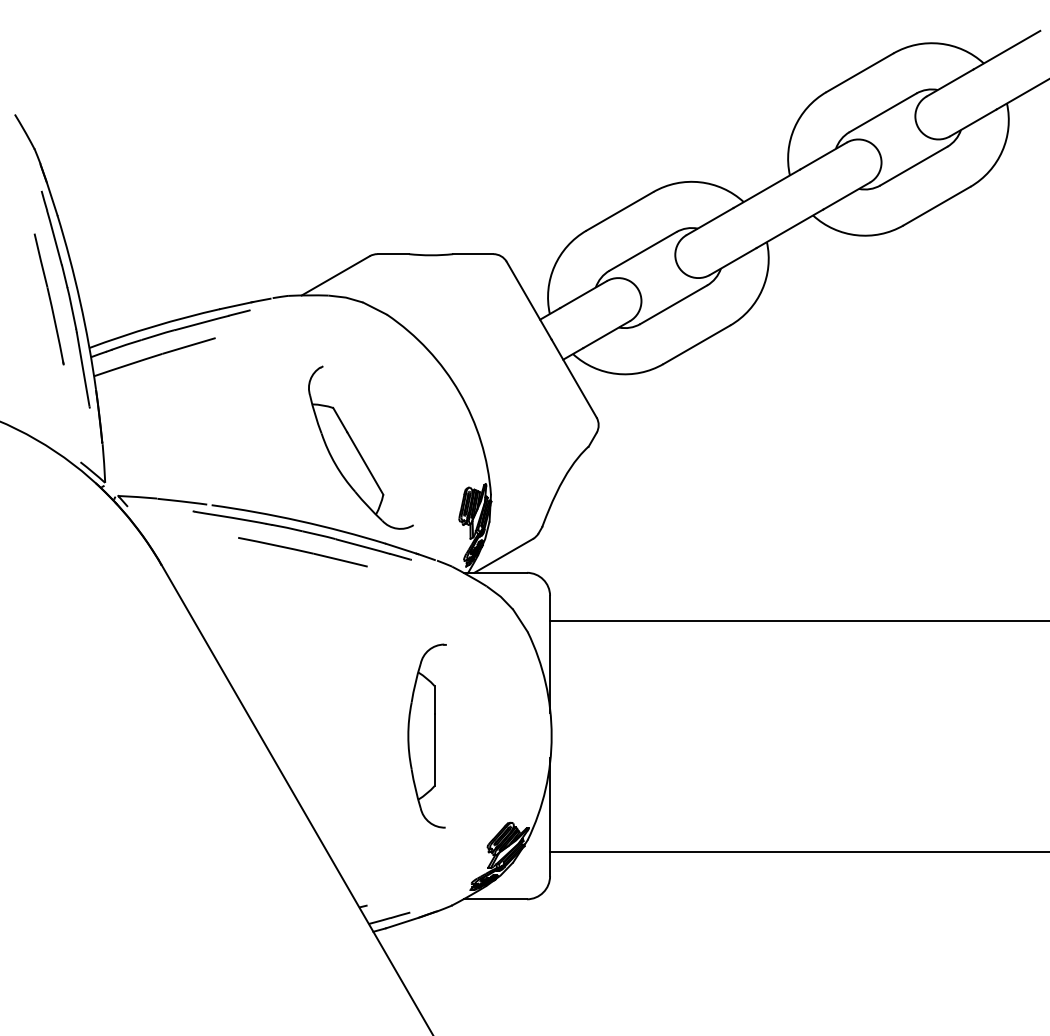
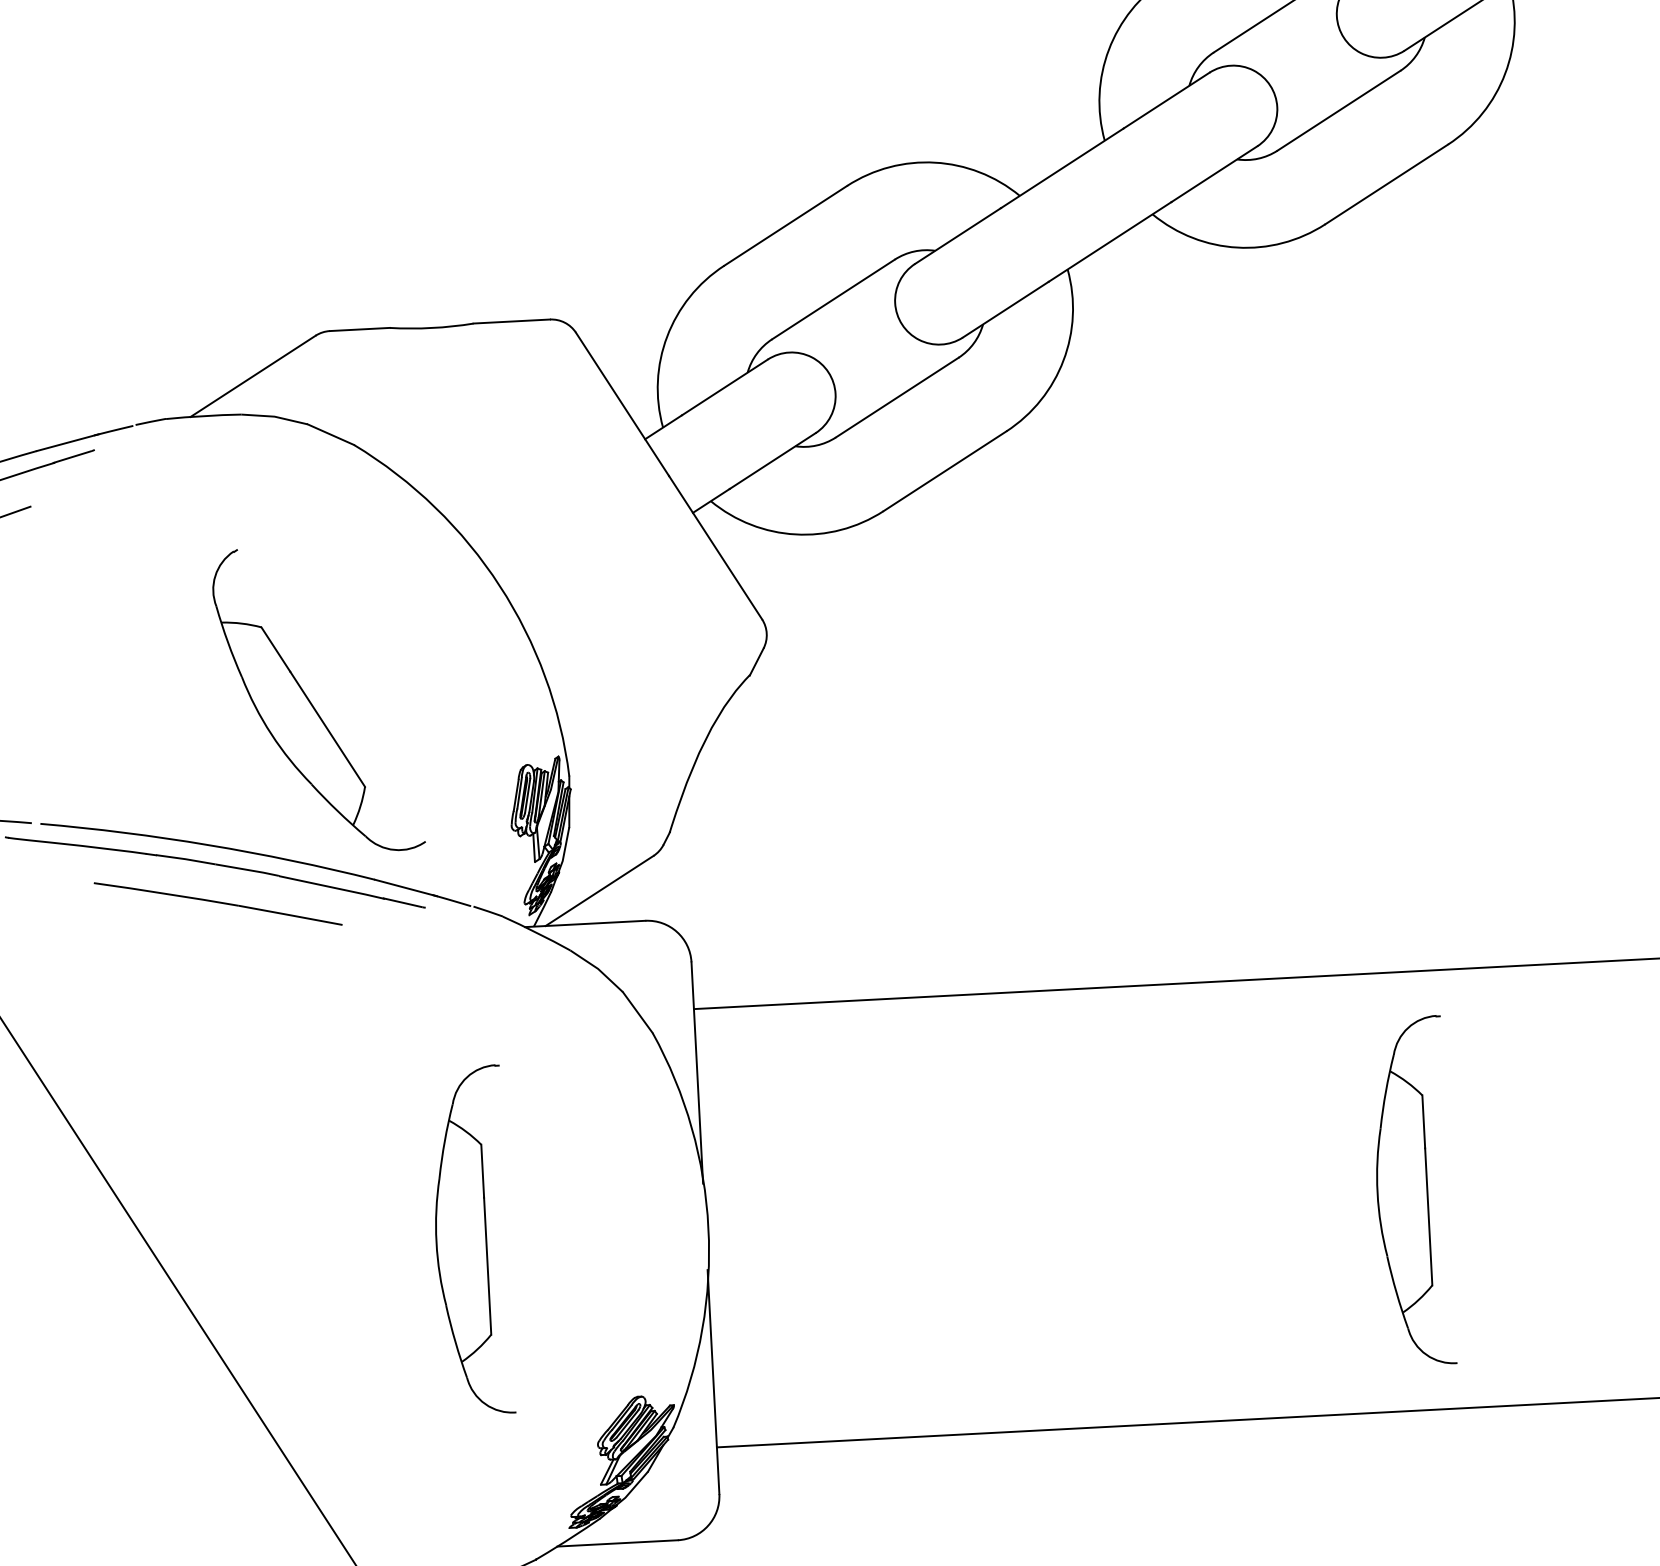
part: (922, 735) -> (1411, 1190), added

